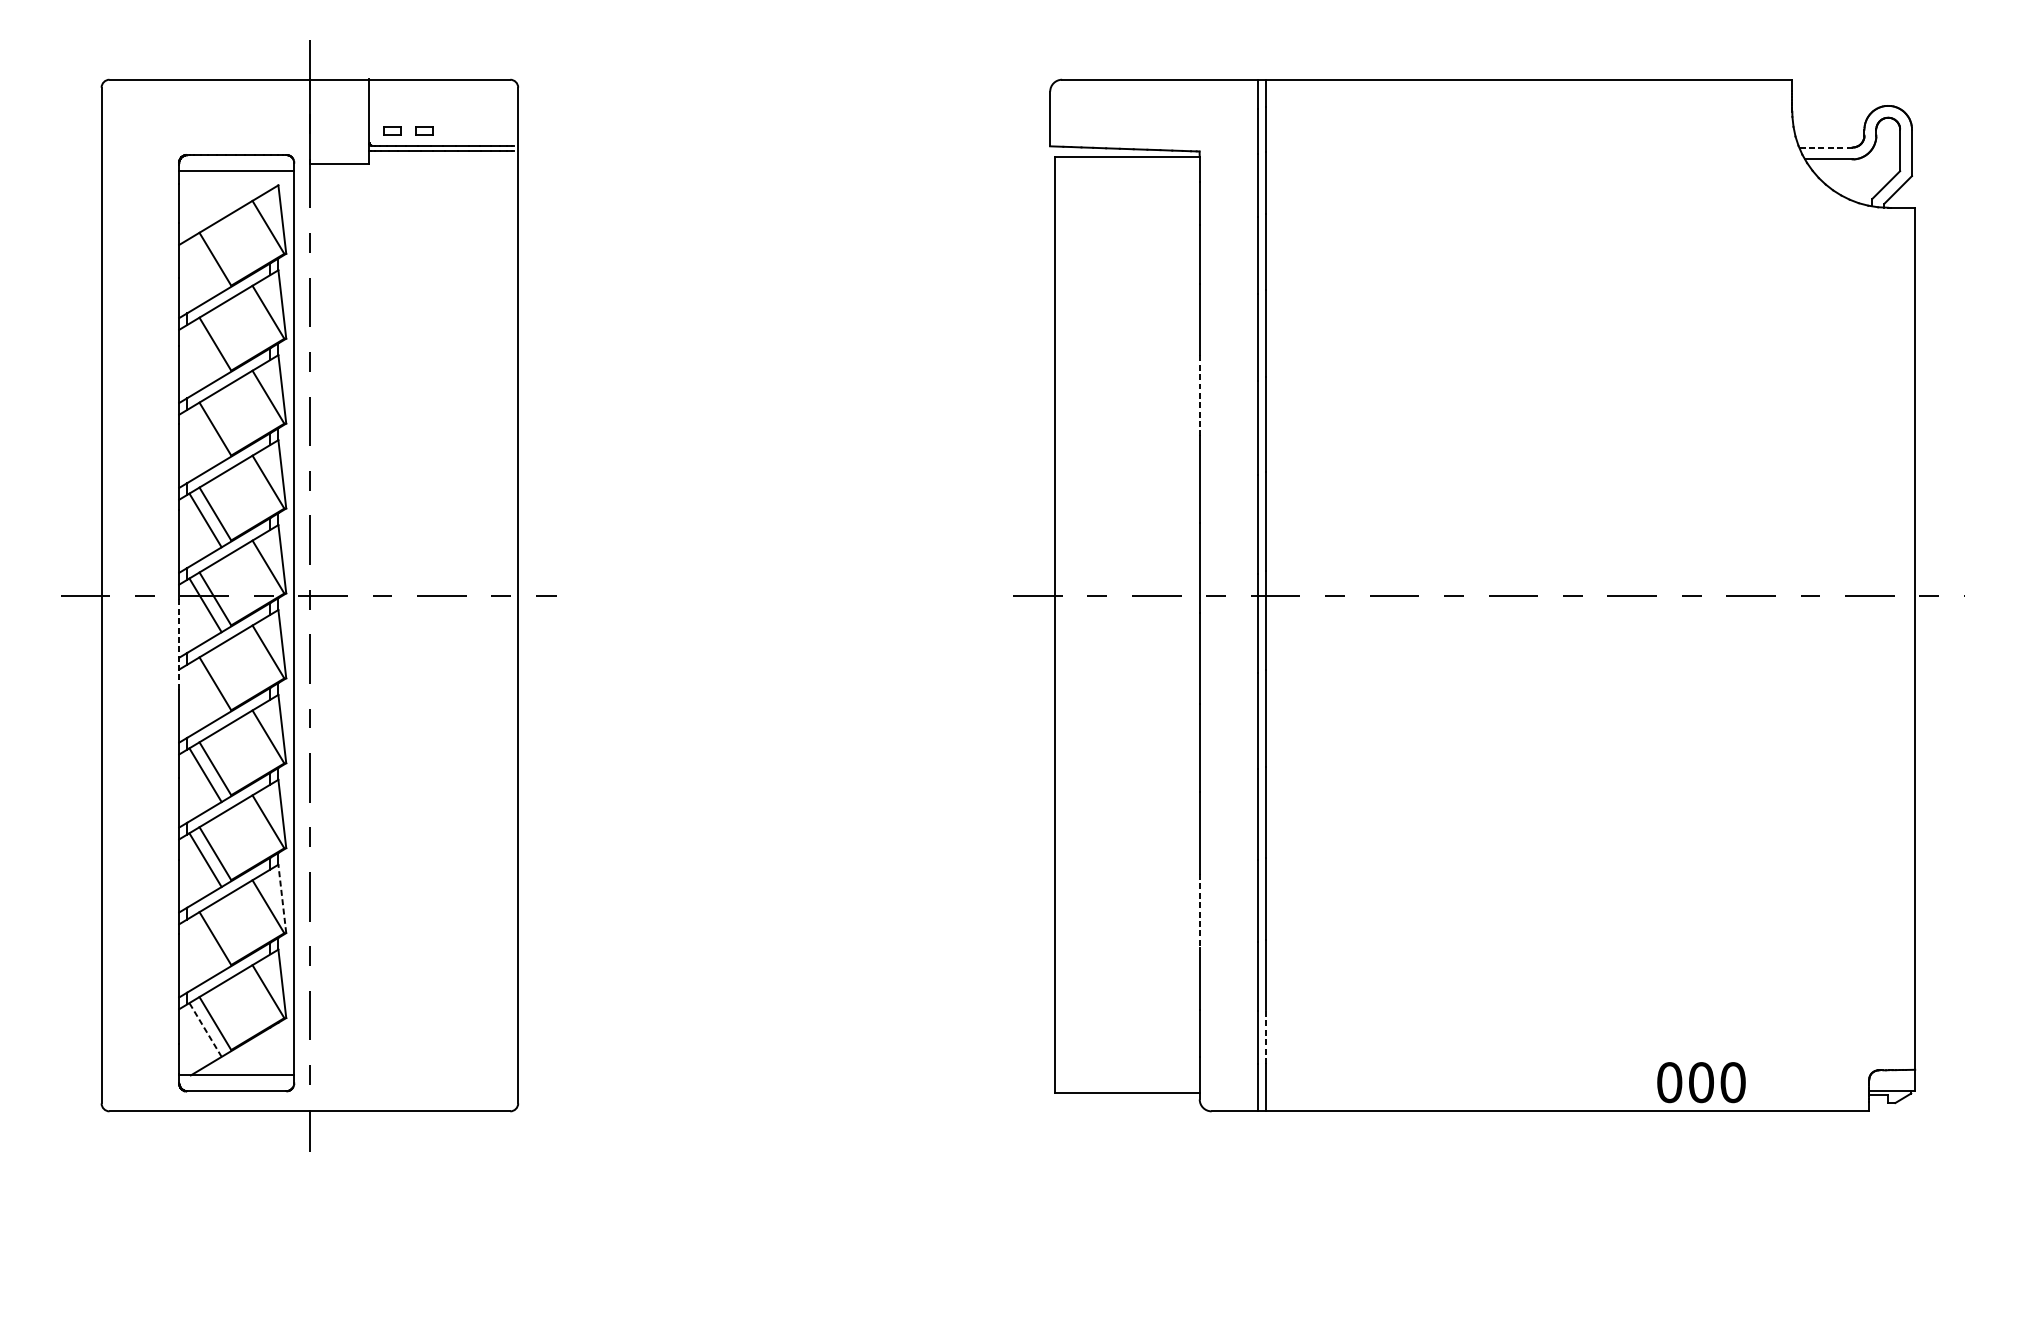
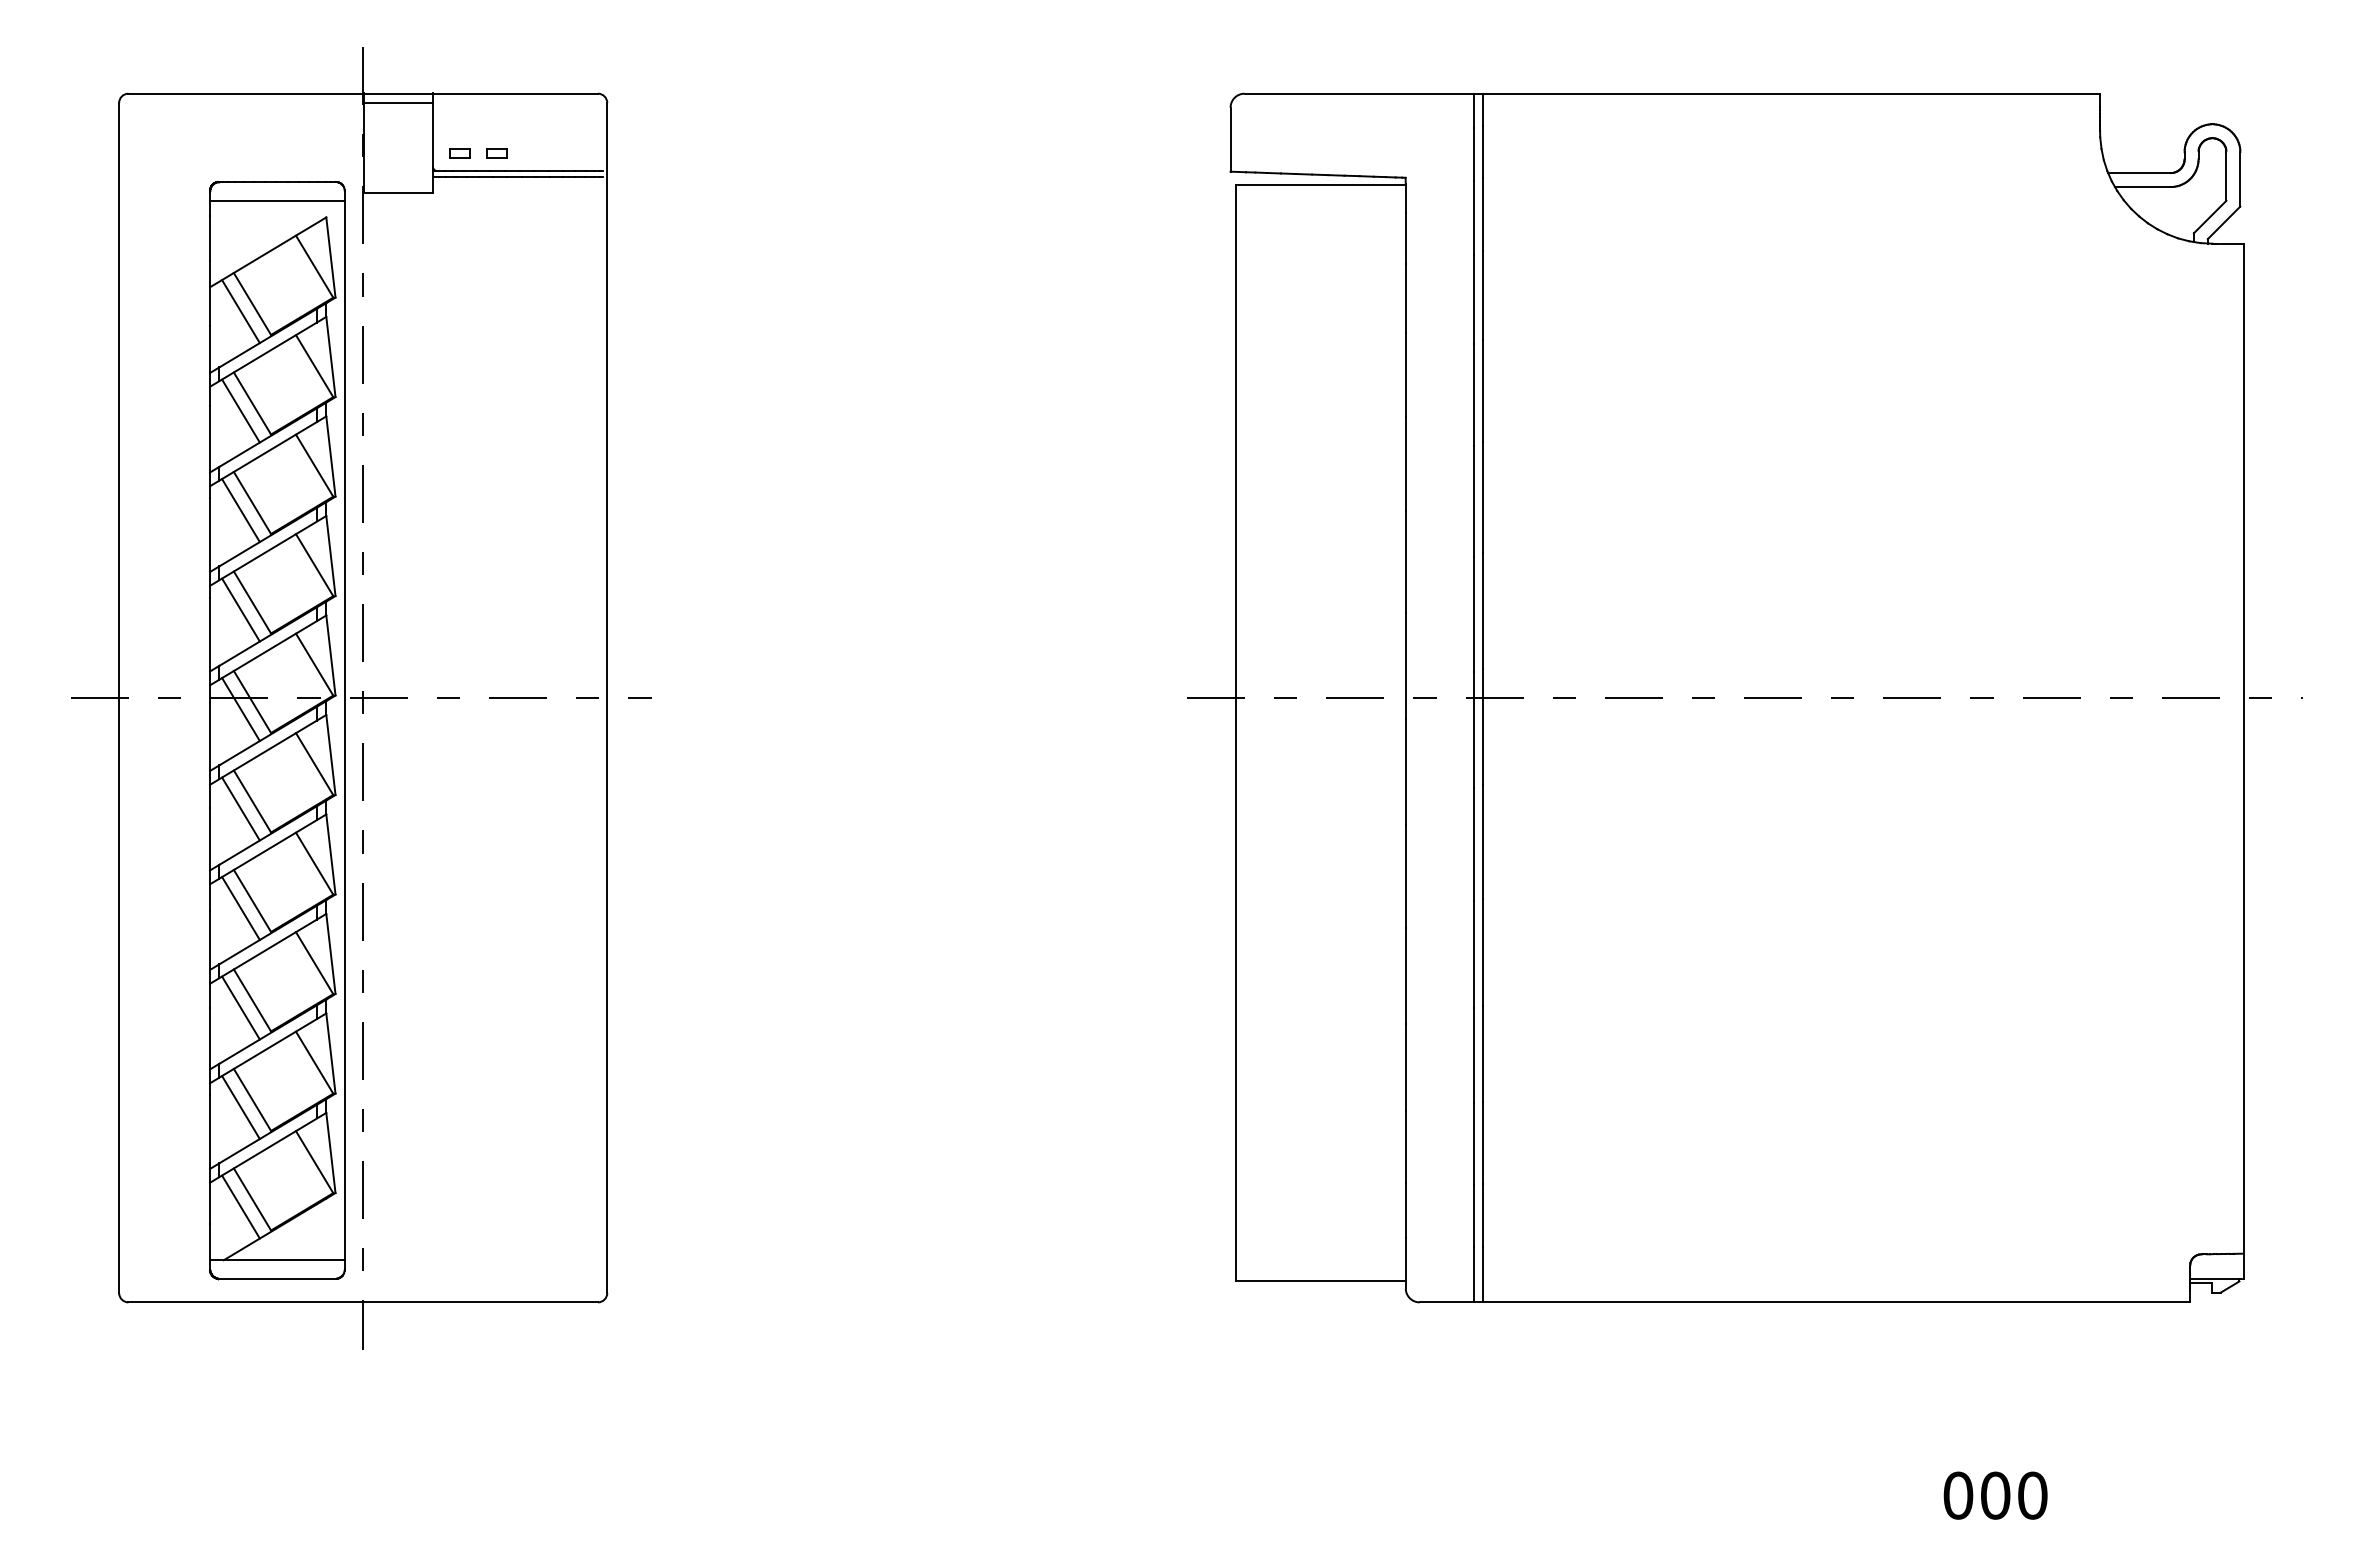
line: (339, 87) -> (397, 102), added
line: (1825, 147) -> (2138, 173), dashed -> solid
line: (205, 265) -> (240, 311), added
line: (205, 350) -> (240, 410), added
line: (1199, 396) -> (1405, 464), dashed -> solid
line: (205, 435) -> (240, 510), added
line: (179, 644) -> (210, 755), dashed -> solid
line: (205, 689) -> (240, 808), added
line: (281, 898) -> (330, 1053), dashed -> solid
line: (1199, 910) -> (1405, 1067), dashed -> solid
line: (205, 945) -> (240, 1107), added
line: (205, 1030) -> (240, 1207), dashed -> solid
line: (1266, 1037) -> (1483, 1215), dashed -> solid
text: (1701, 1082) -> (1995, 1495), moved

